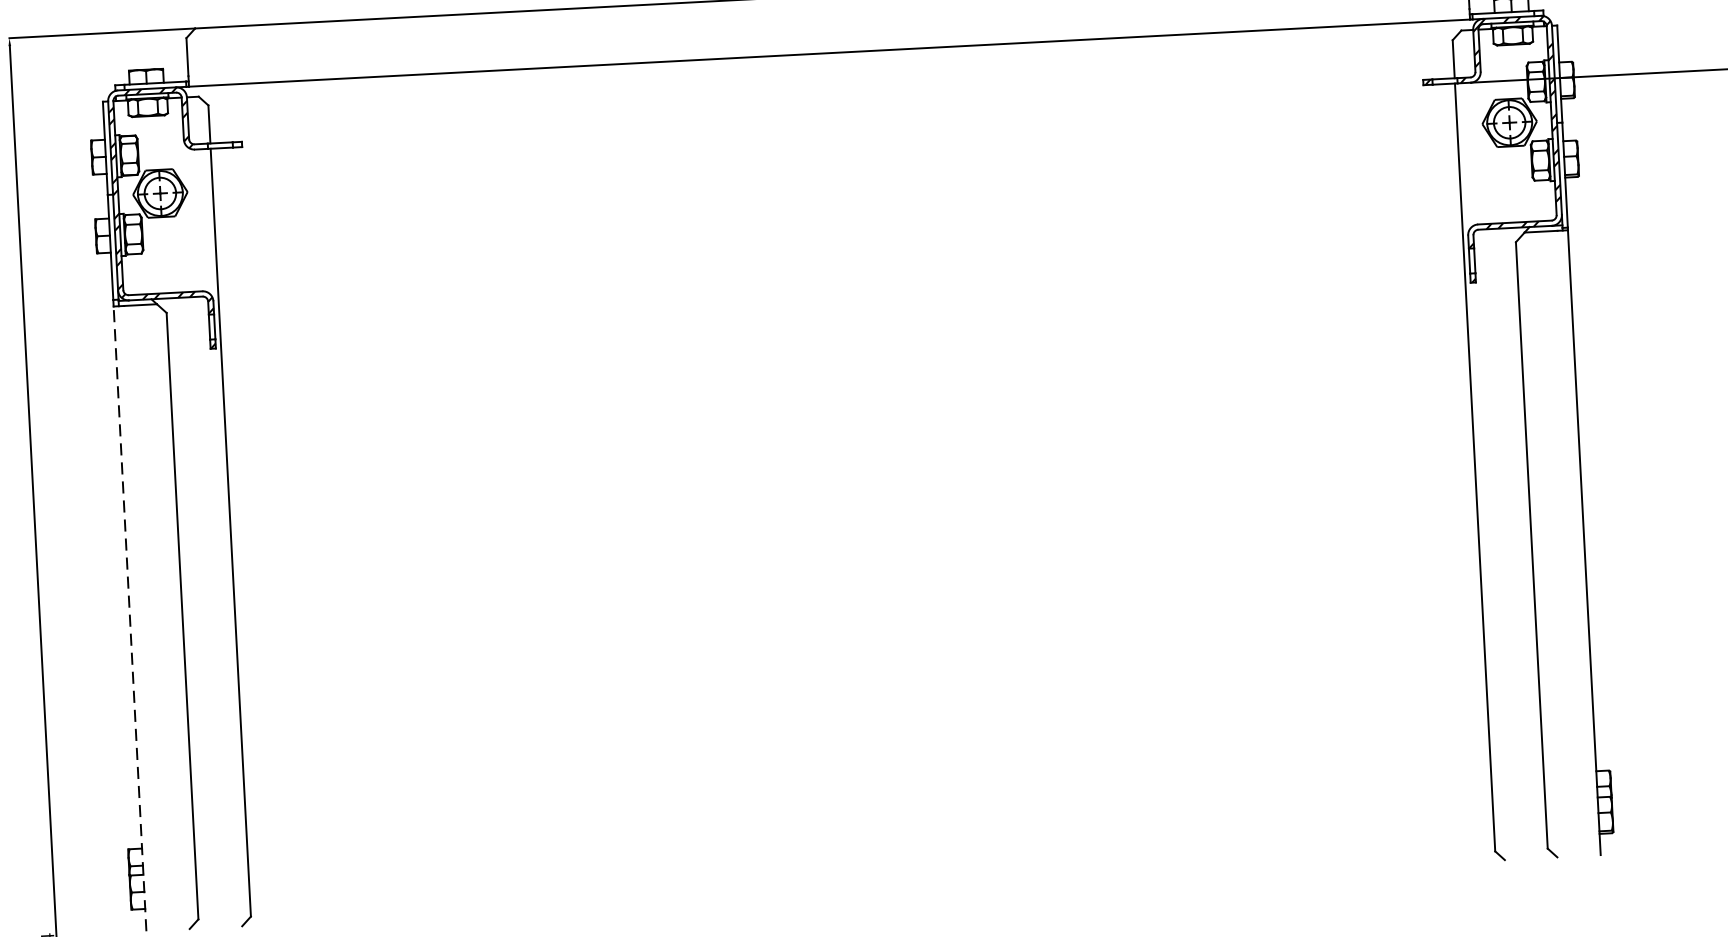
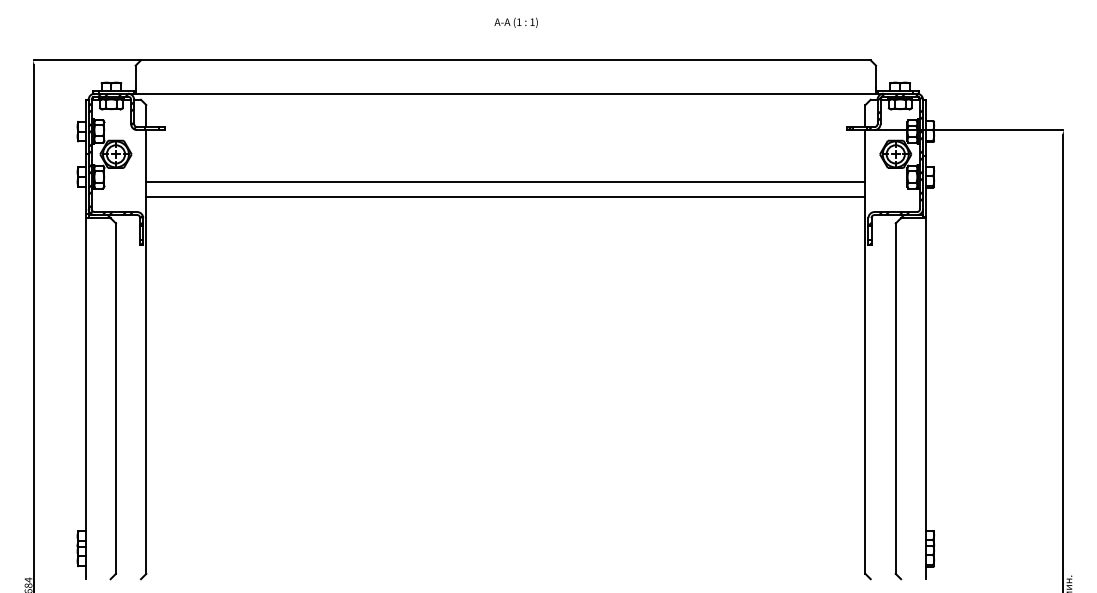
line: (836, 205) -> (505, 181), added
line: (838, 231) -> (505, 196), added
line: (129, 618) -> (85, 398), dashed -> solid

